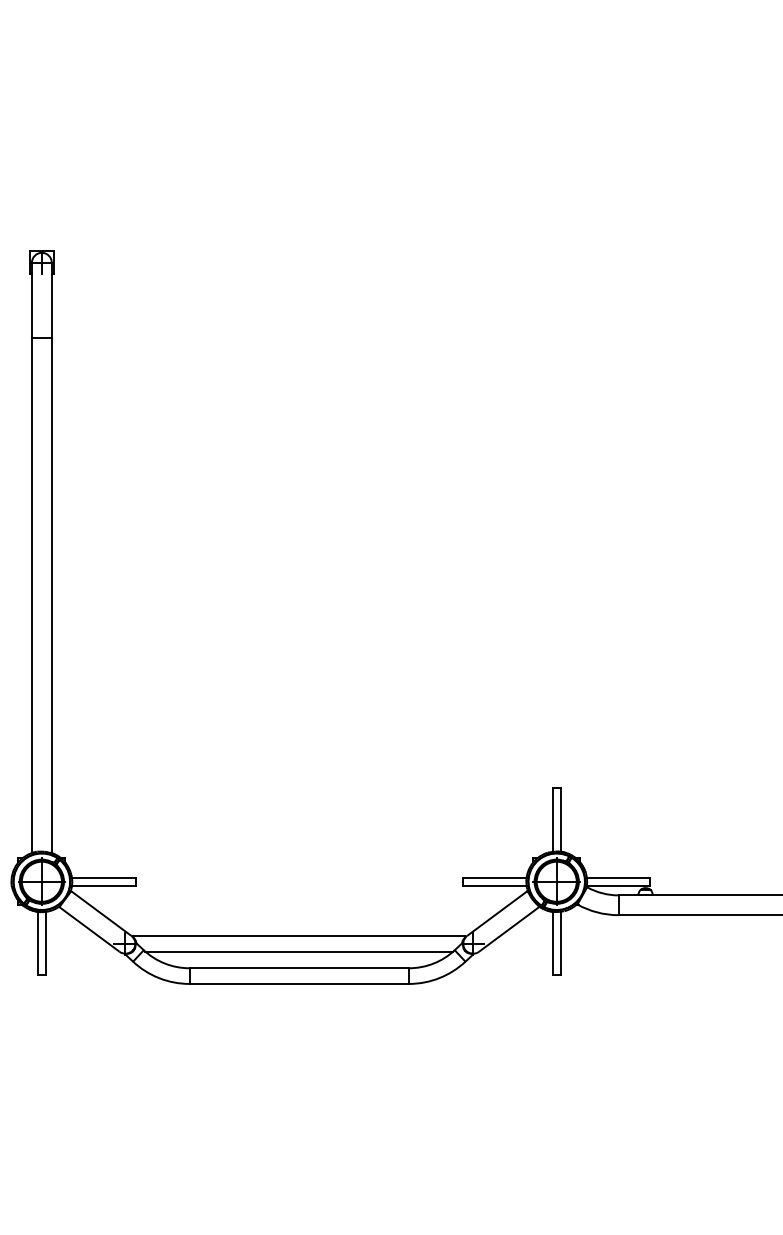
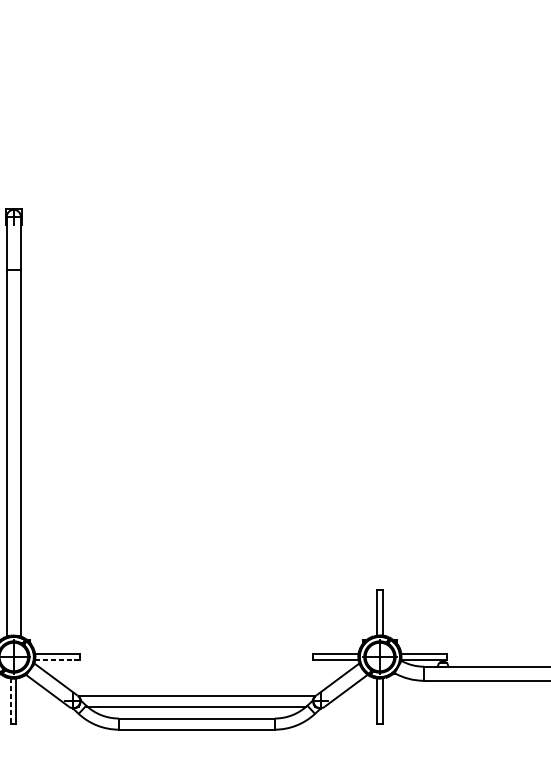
line: (103, 885) -> (57, 659), solid -> dashed
line: (38, 943) -> (11, 700), solid -> dashed

